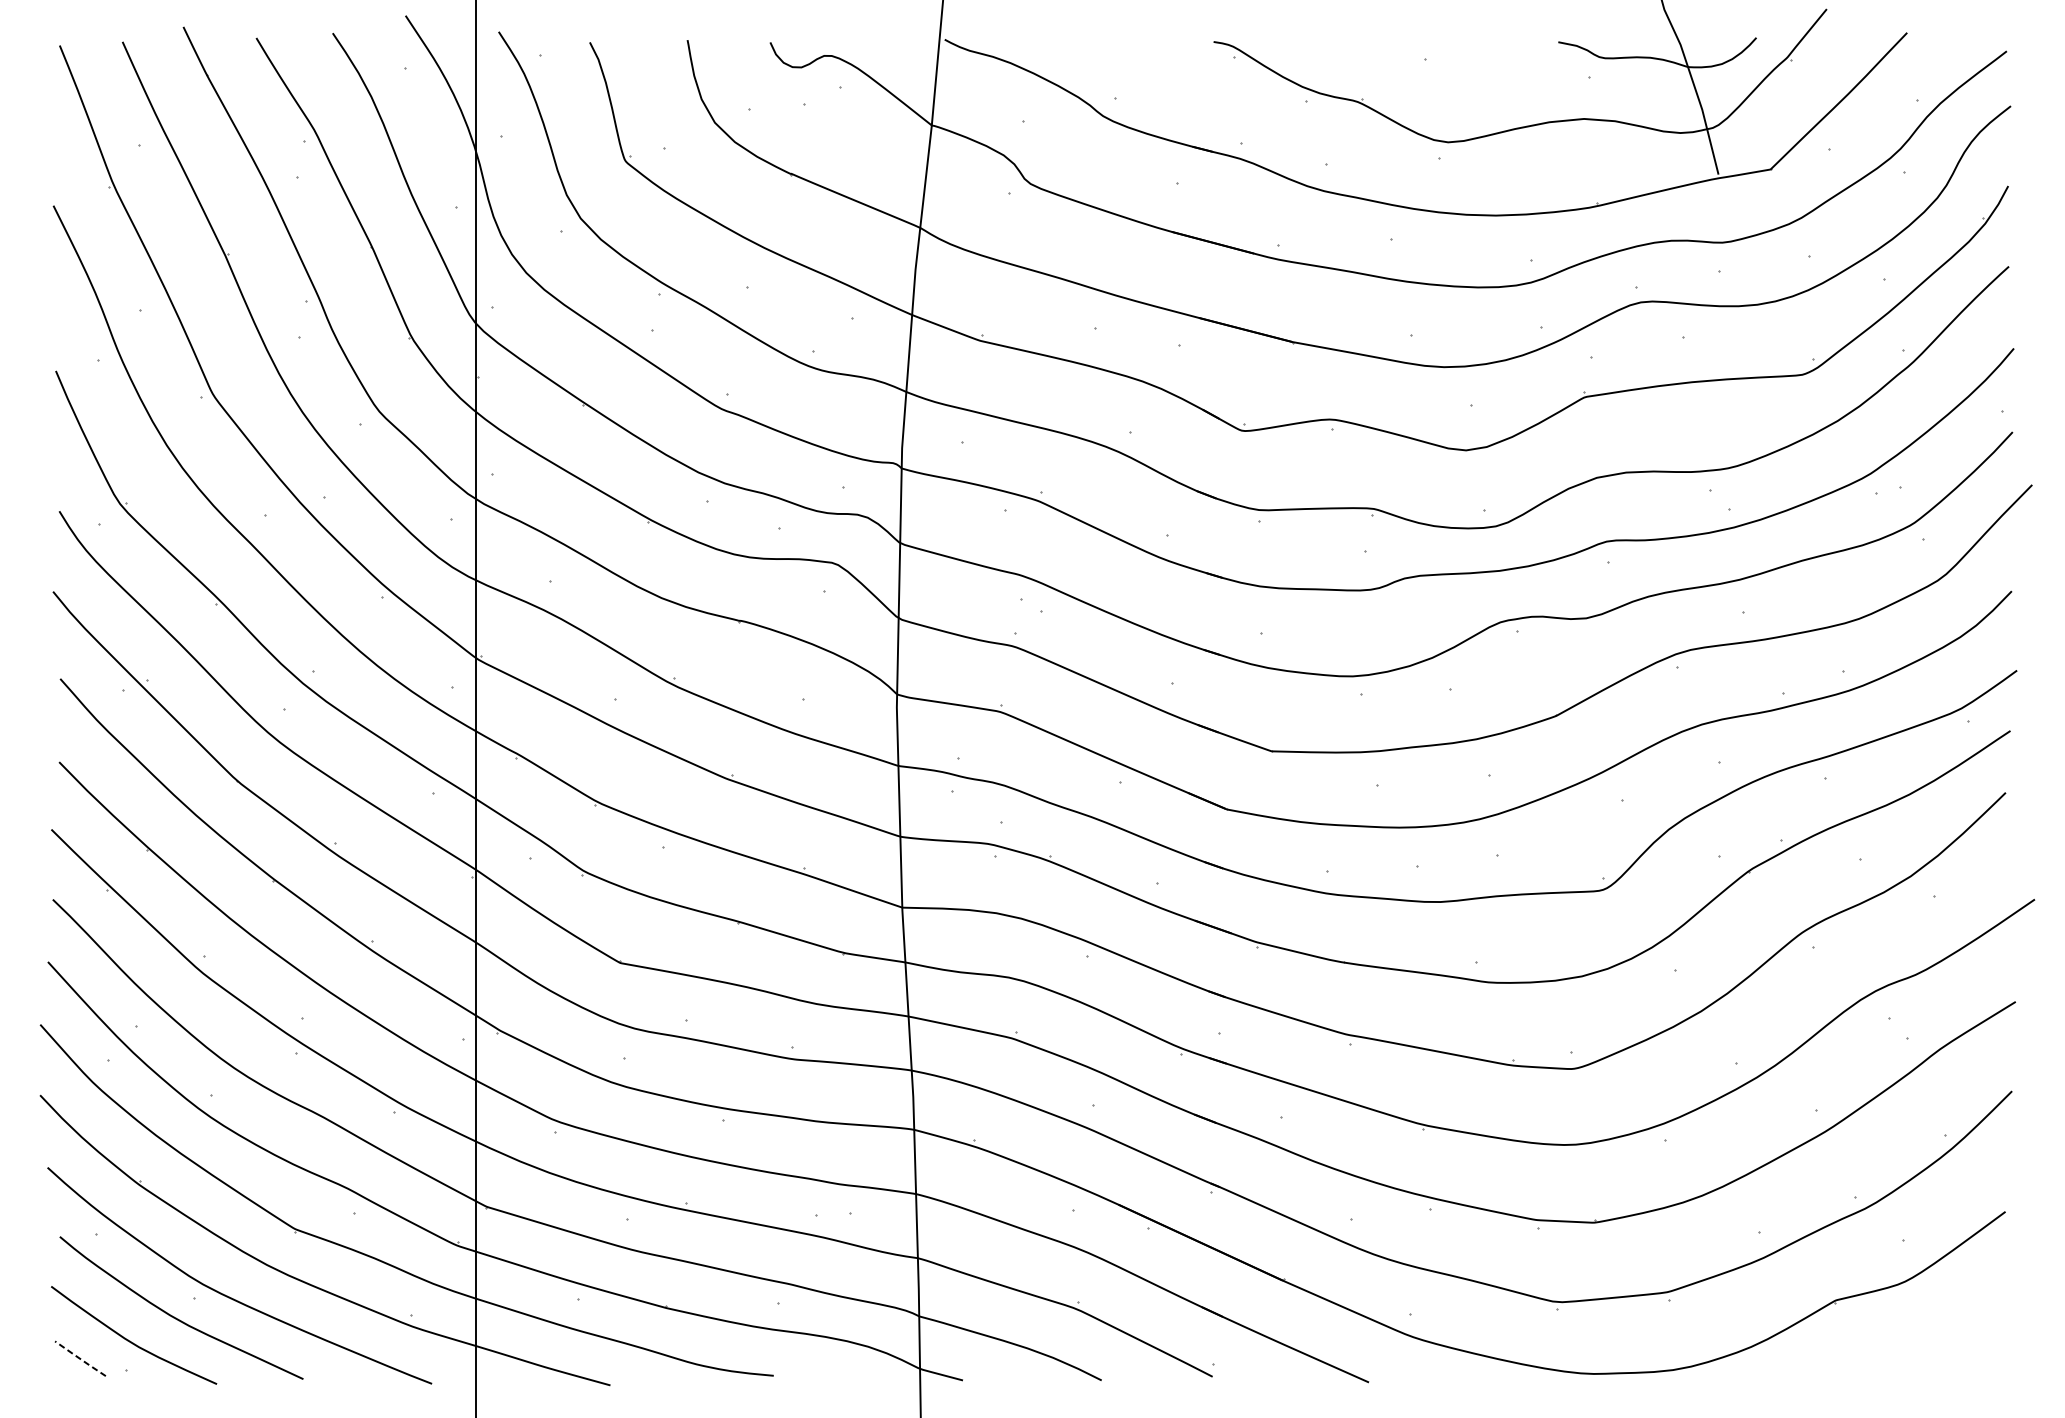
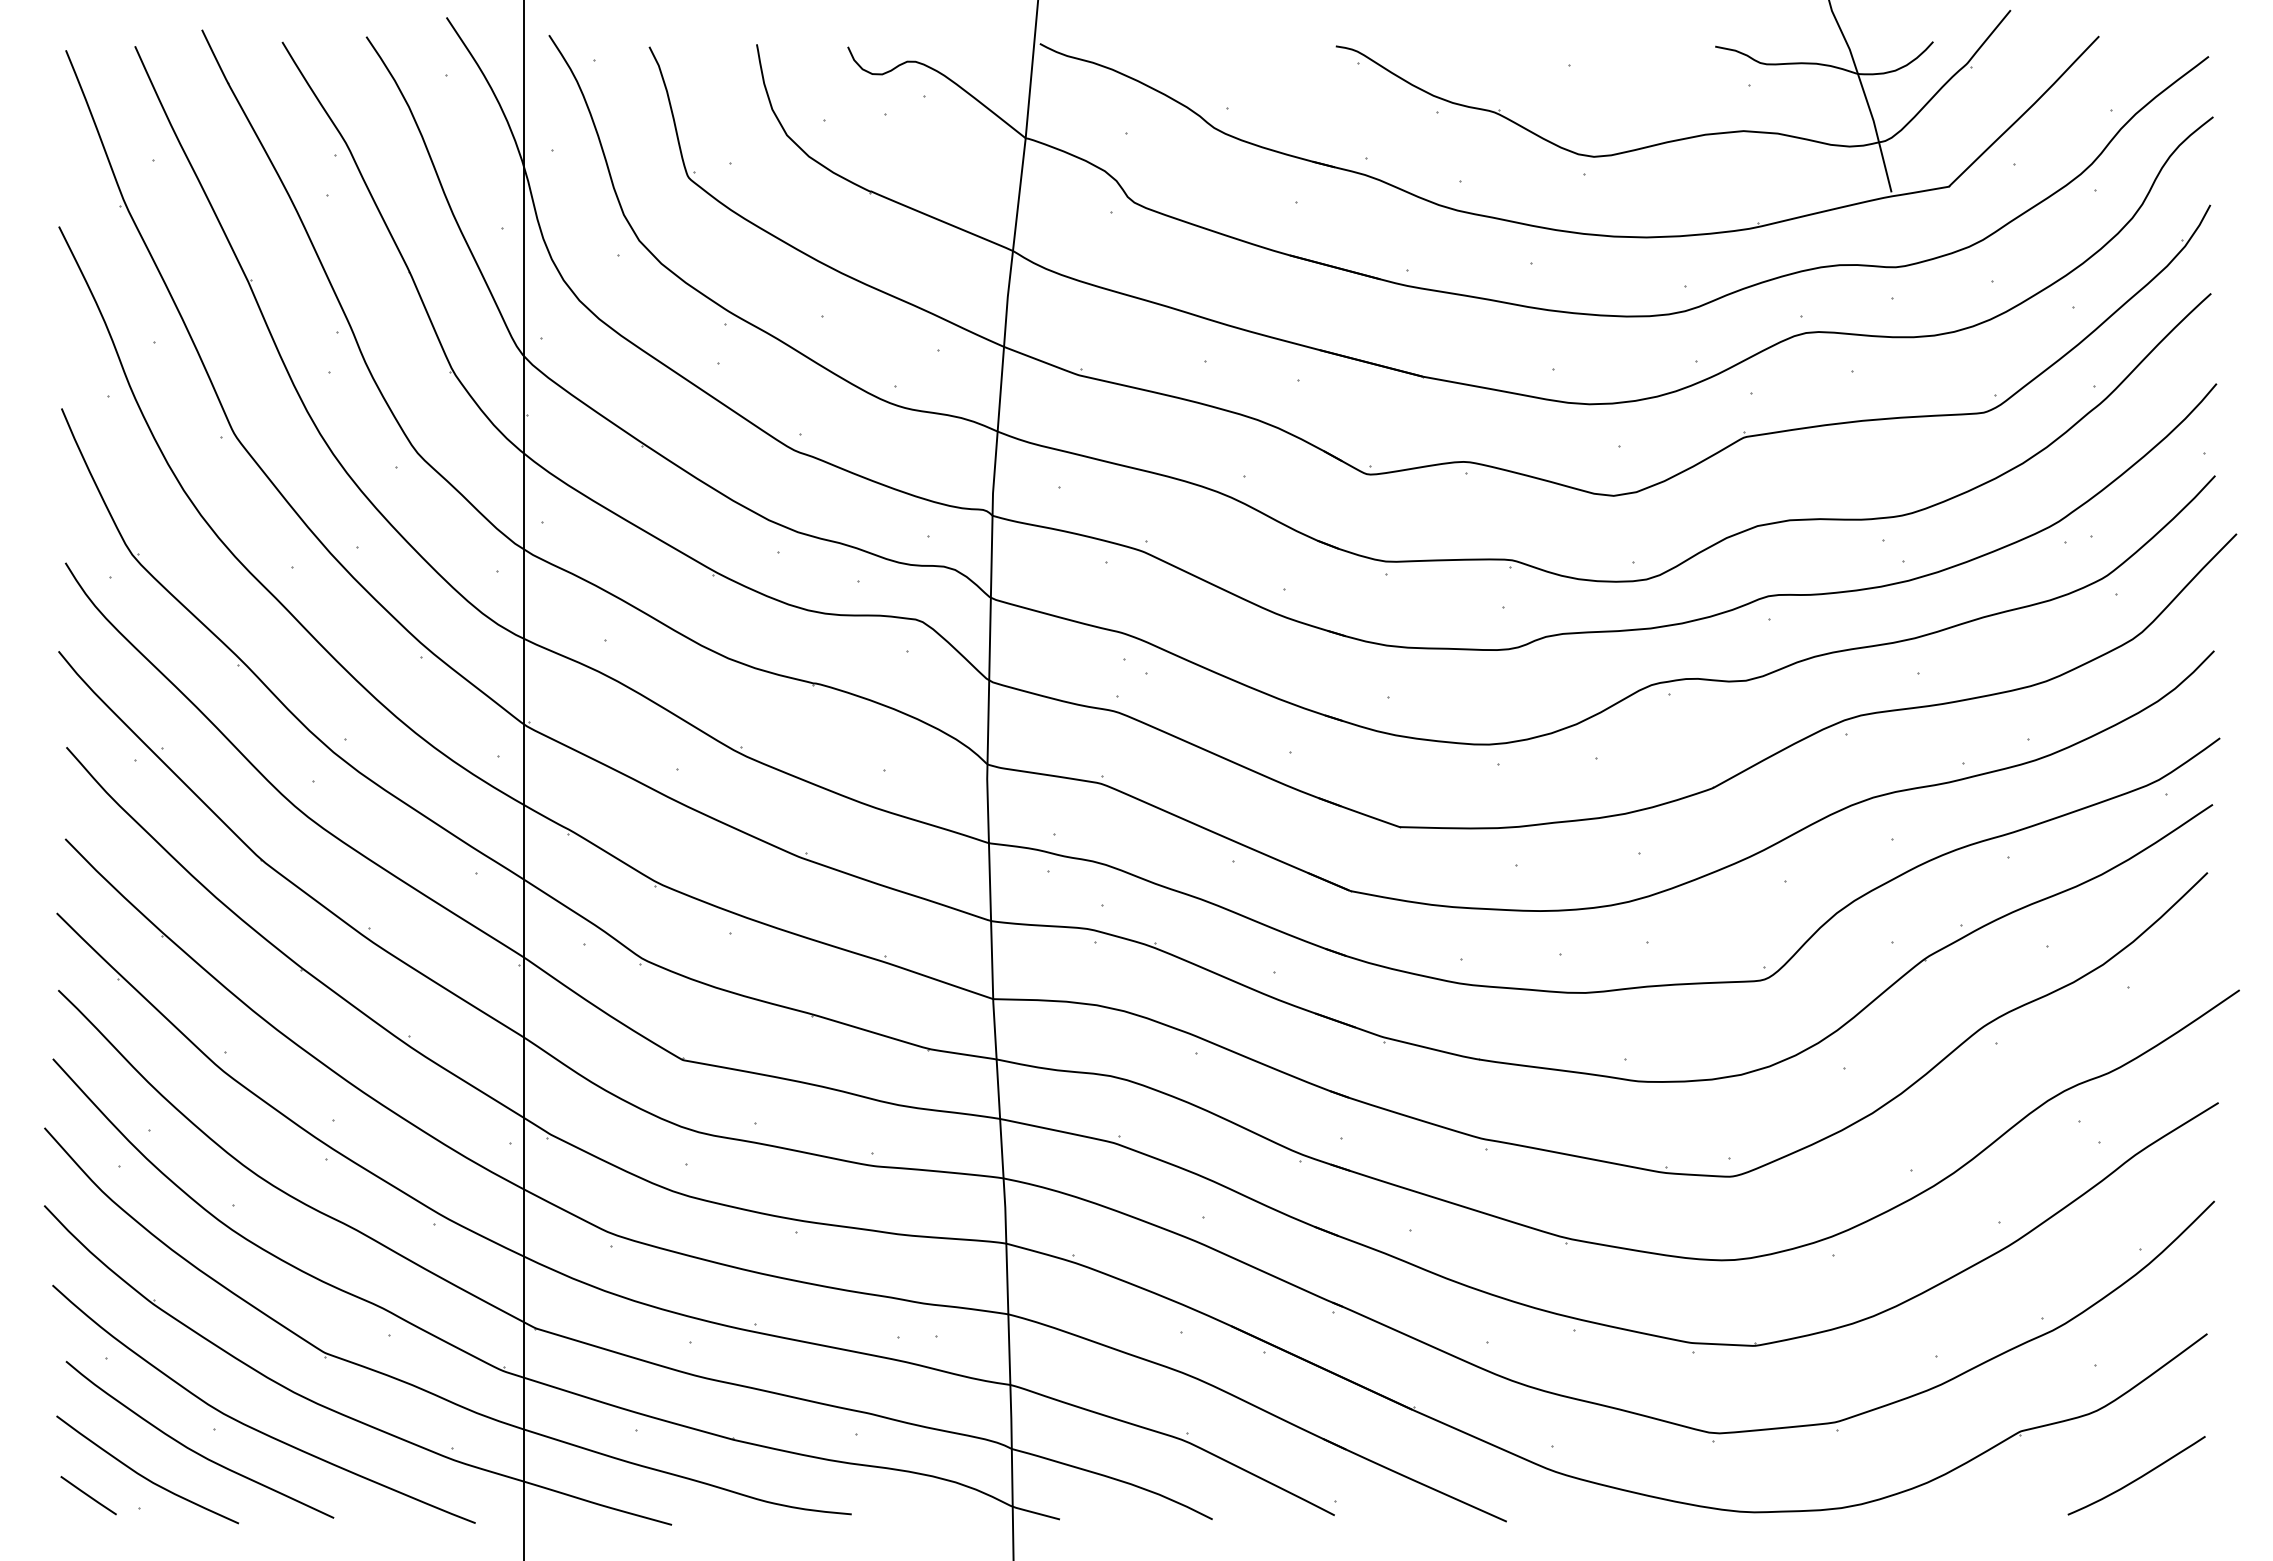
curve: (1942, 1342) -> (2138, 1477), added
line: (79, 1358) -> (87, 1495), dashed -> solid

